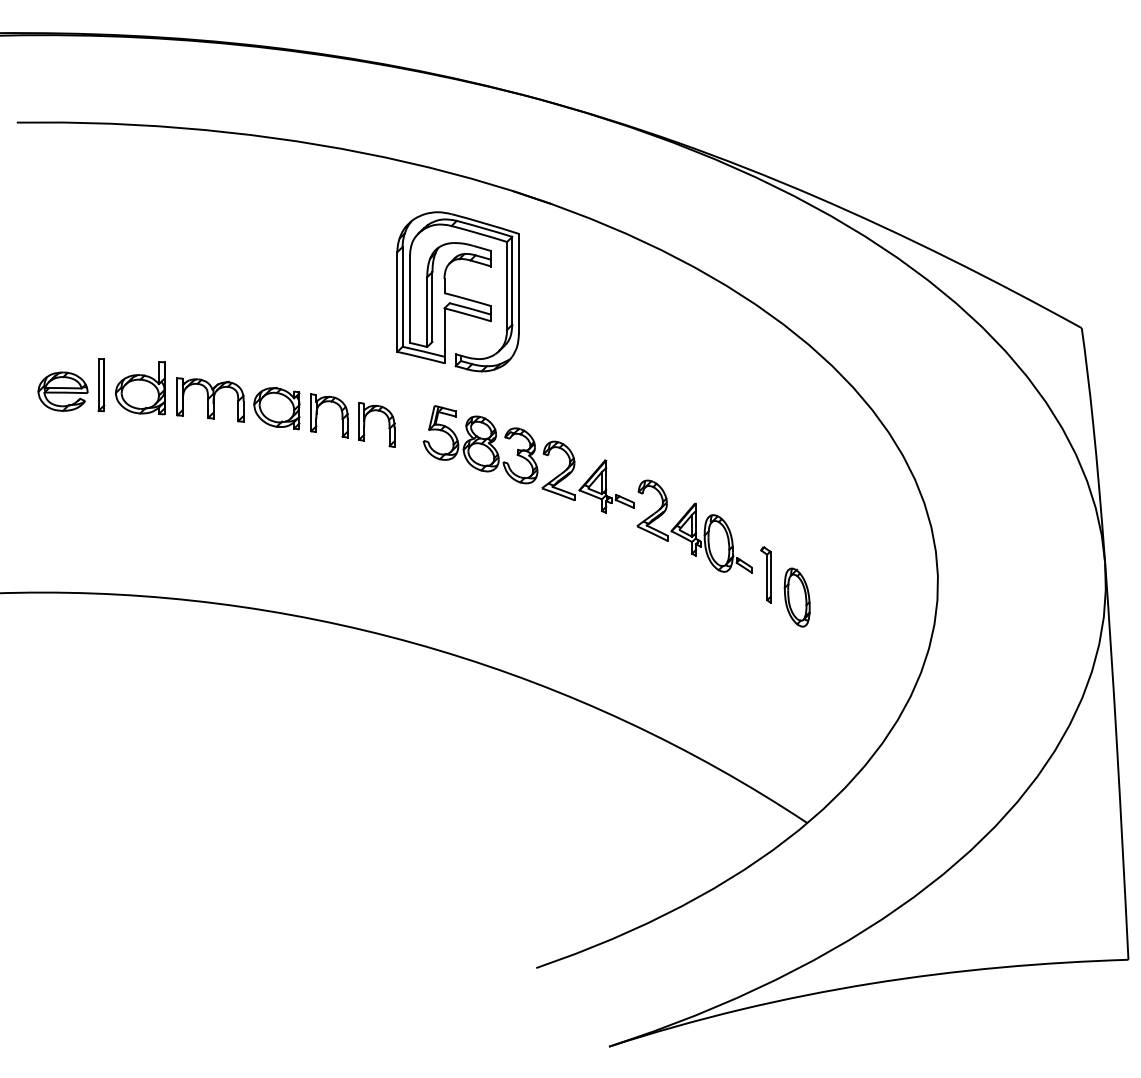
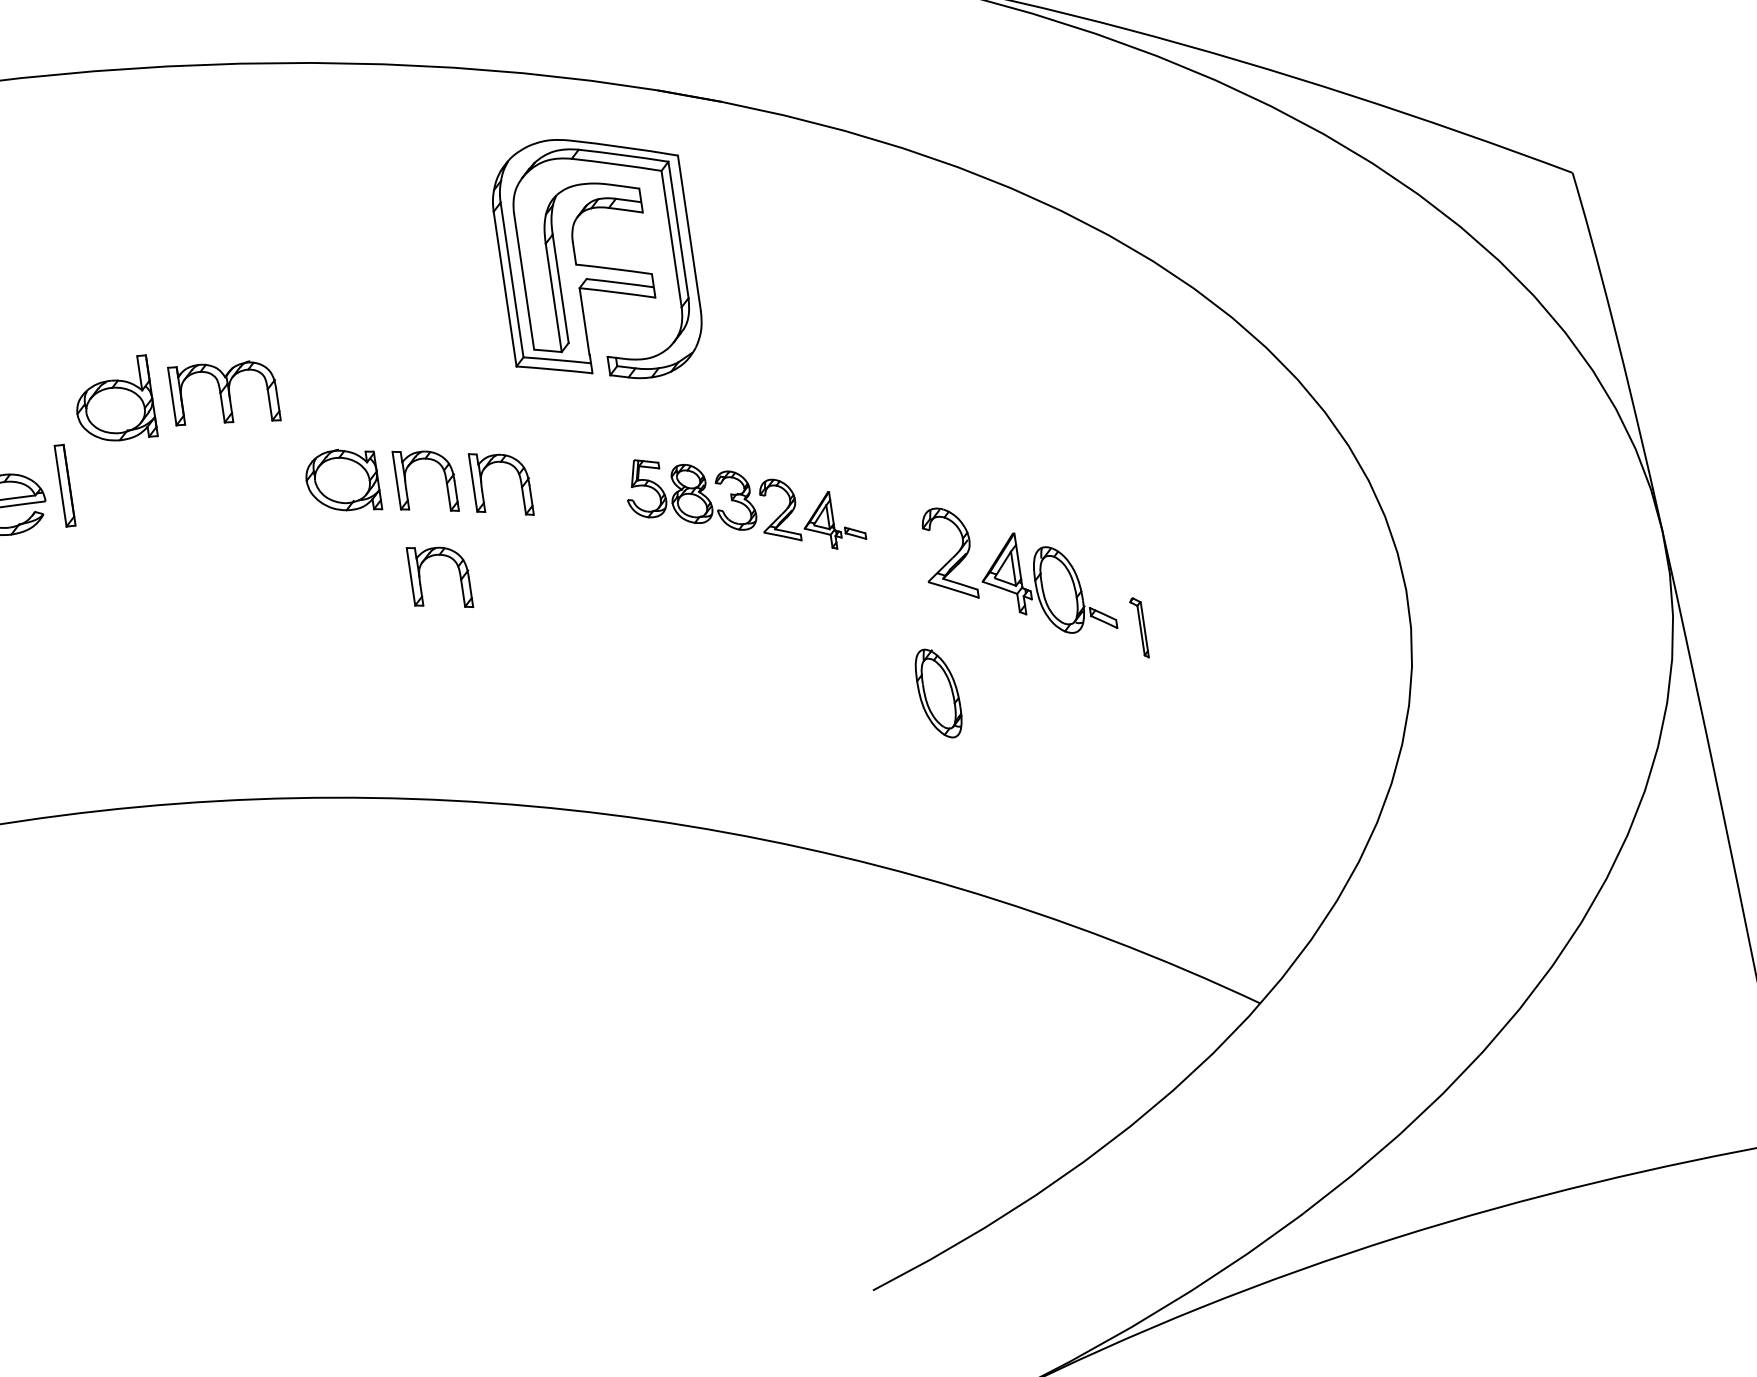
part: (140, 388) -> (114, 401), moved
part: (210, 399) -> (224, 393), moved
part: (528, 459) -> (744, 503), size x0.7
part: (317, 477) -> (421, 579), added
part: (765, 574) -> (1138, 627), size x0.7
part: (796, 597) -> (937, 693), moved

